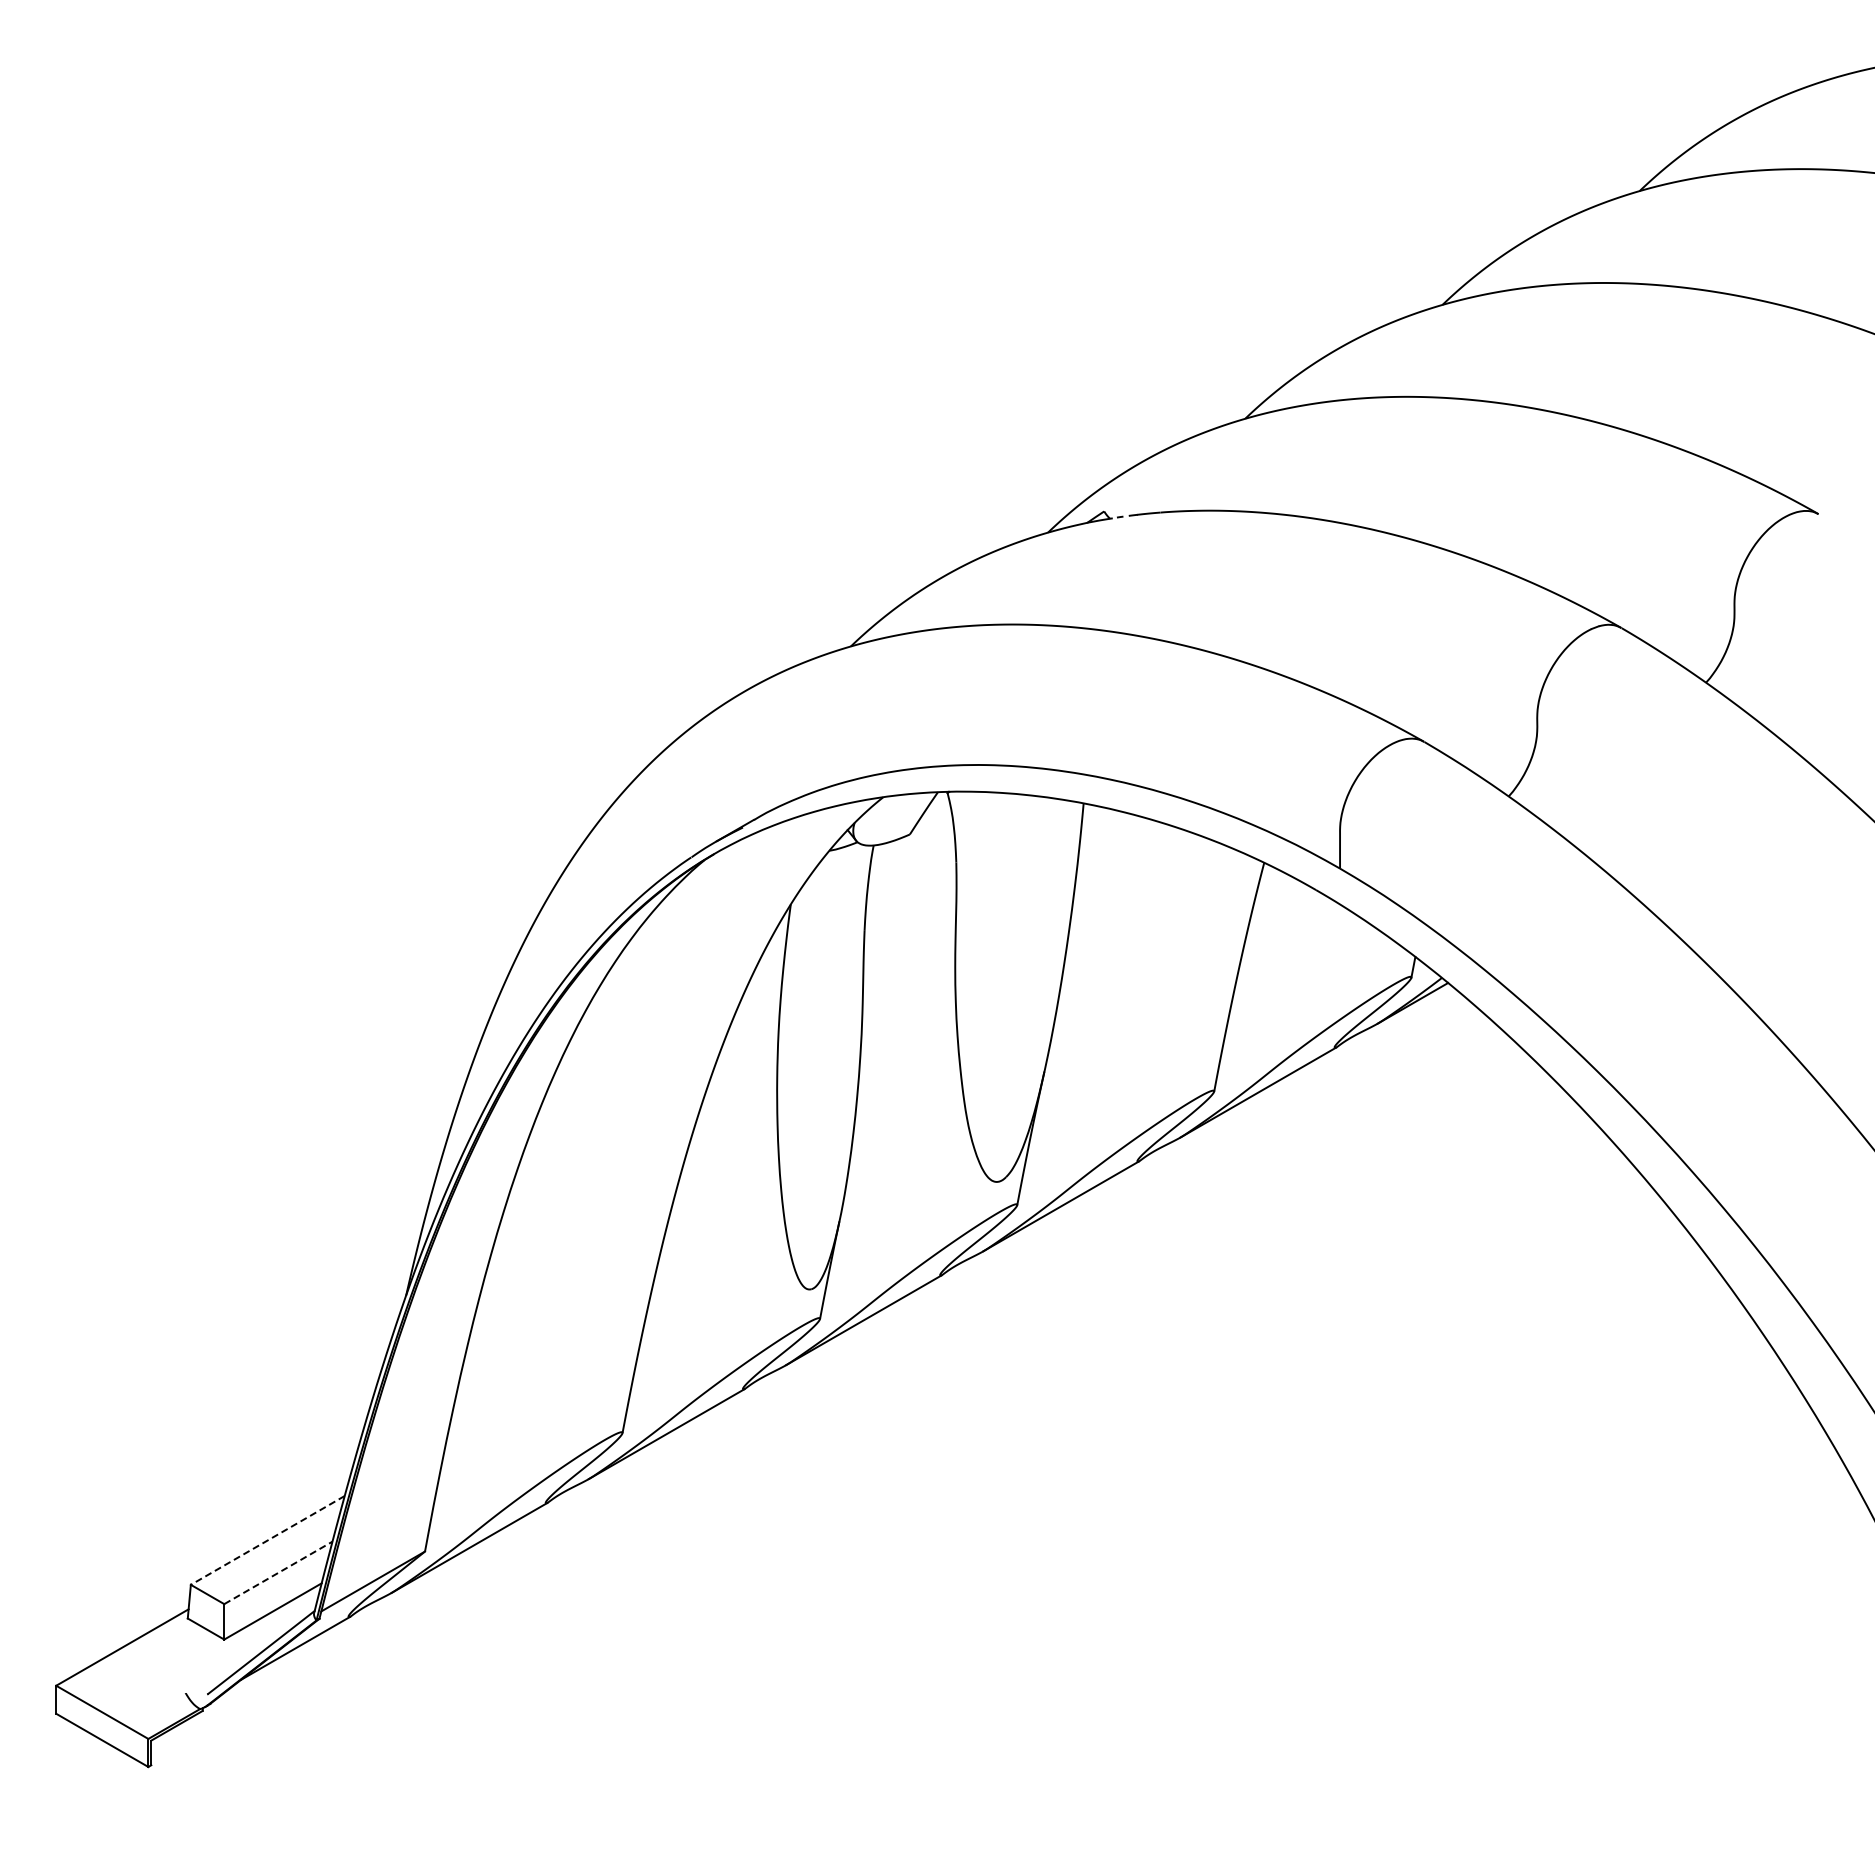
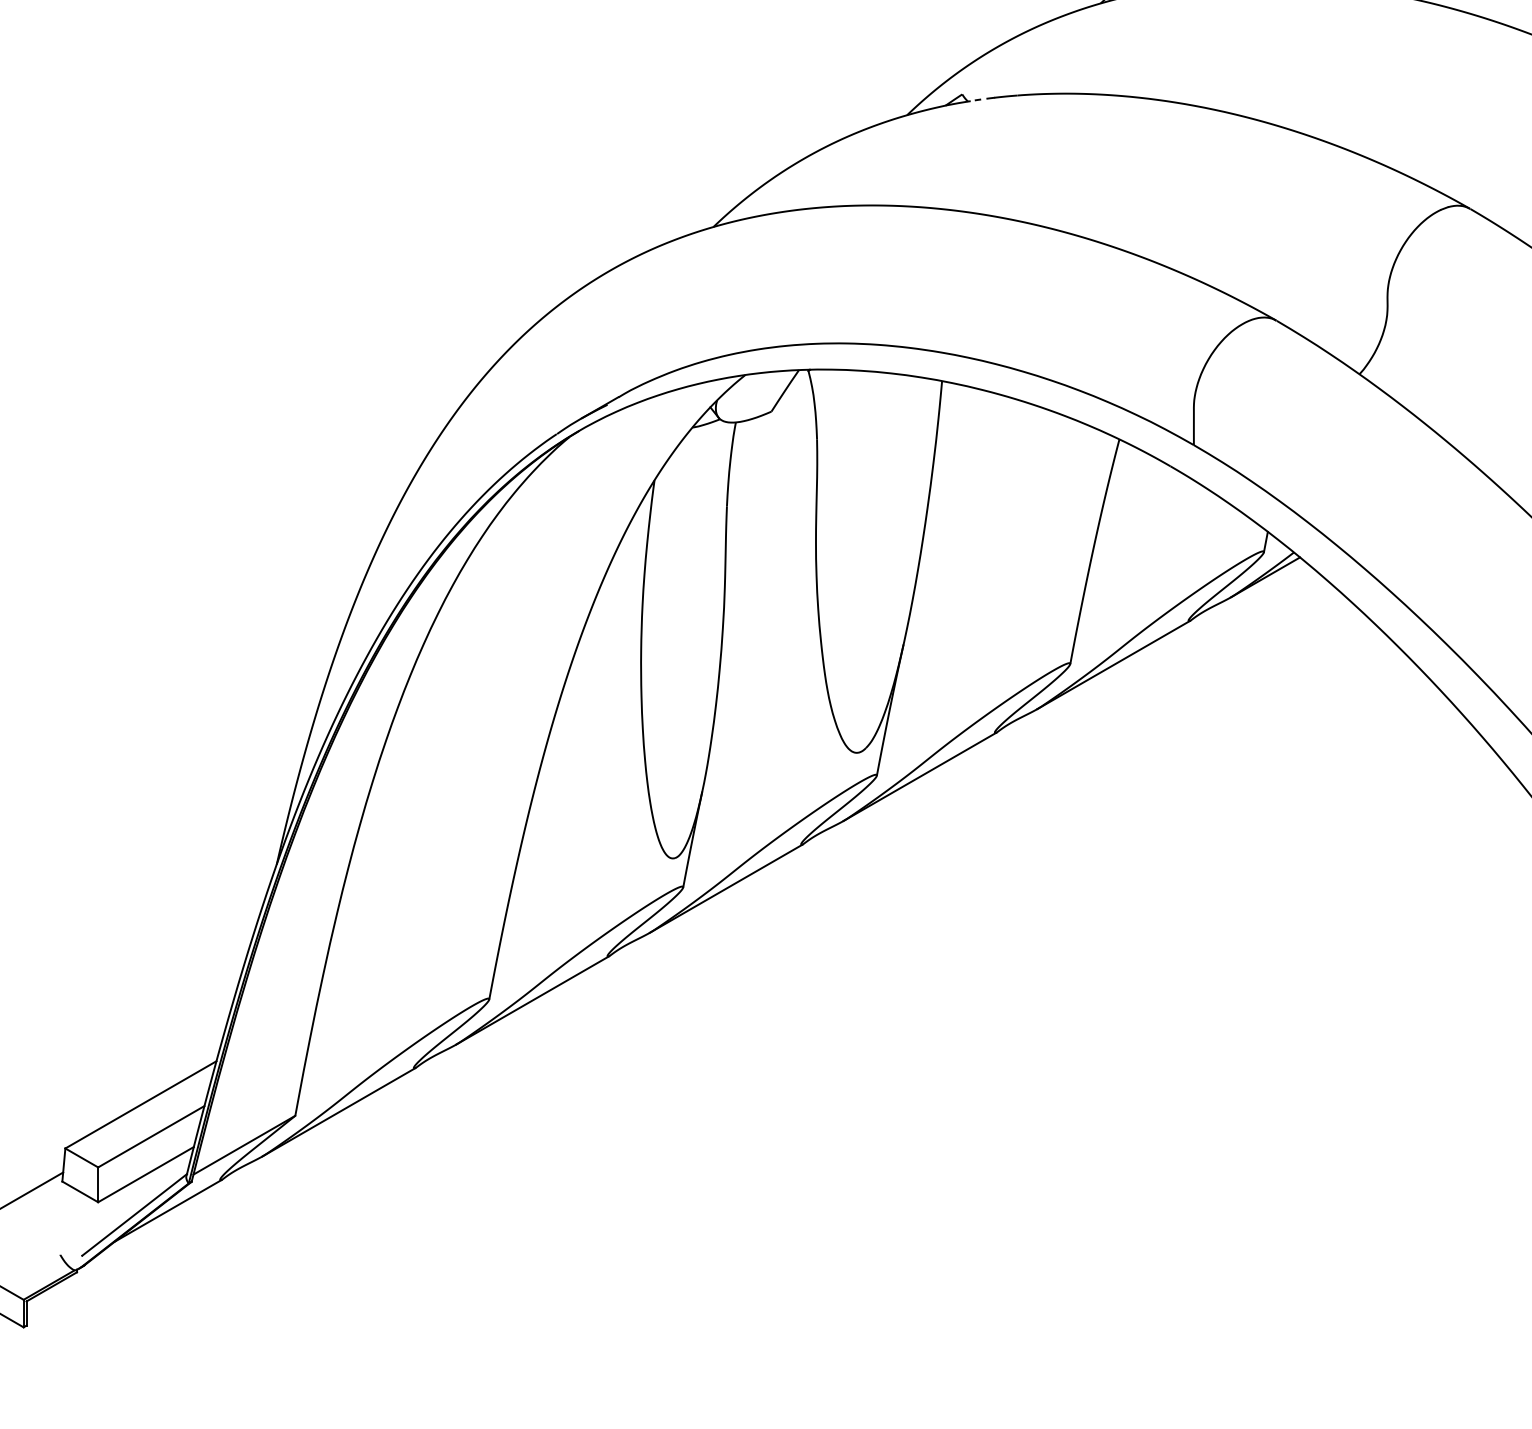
line: (267, 1540) -> (140, 1104), dashed -> solid
line: (278, 1572) -> (151, 1136), dashed -> solid

